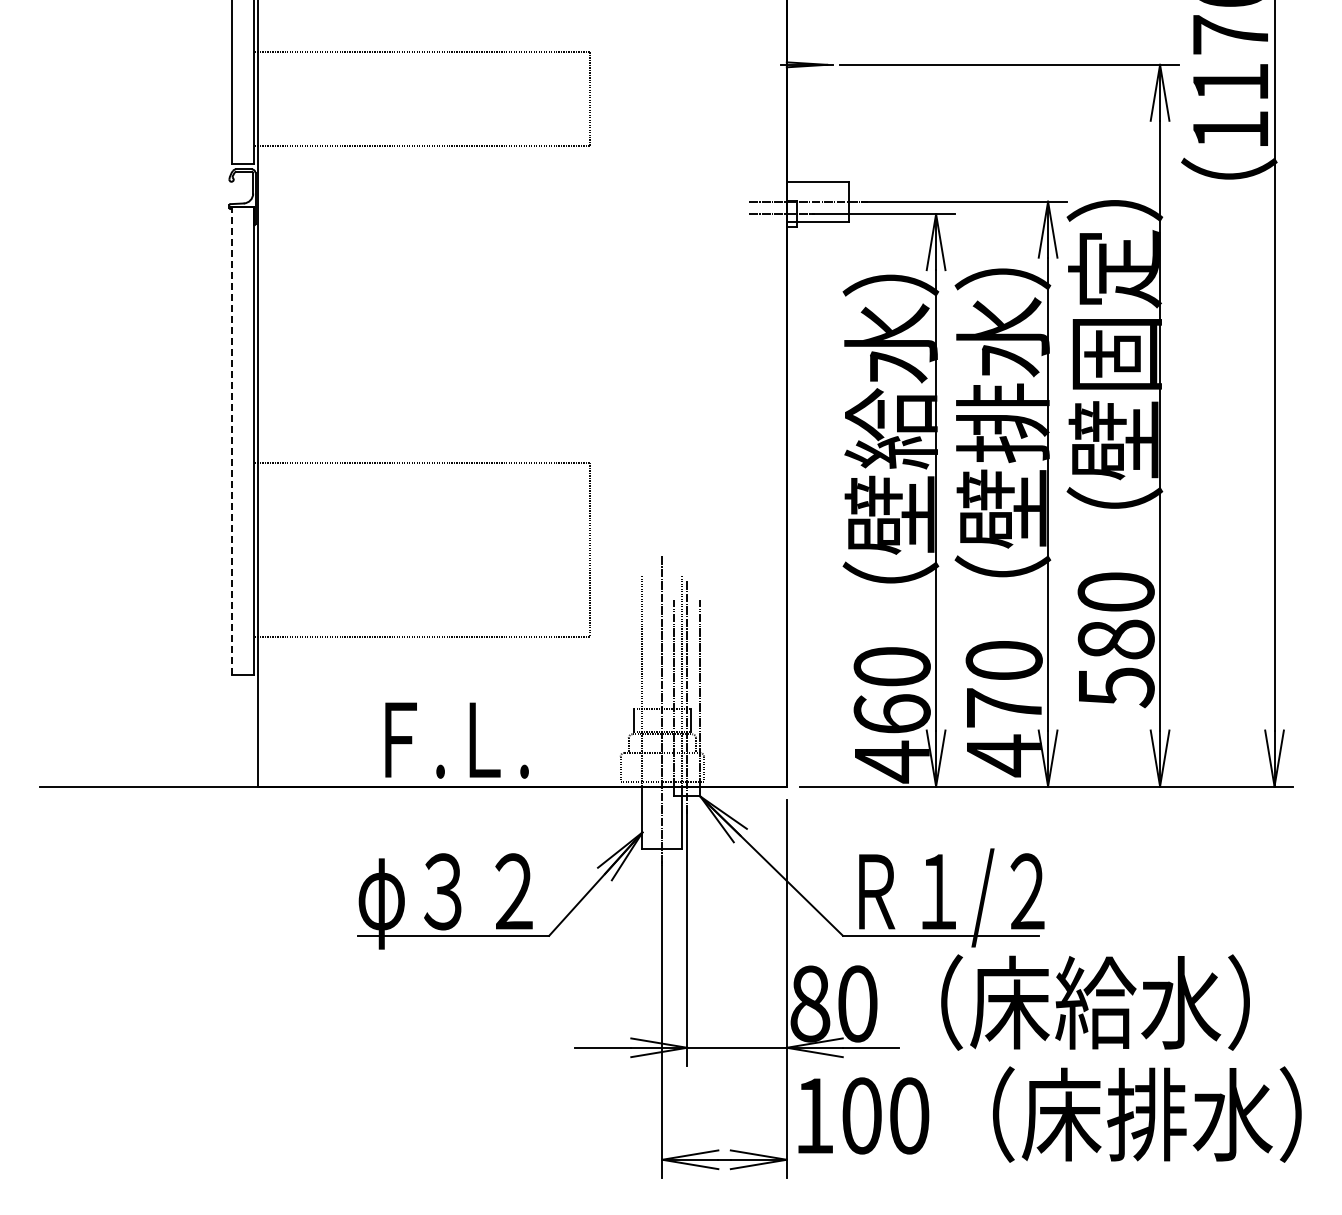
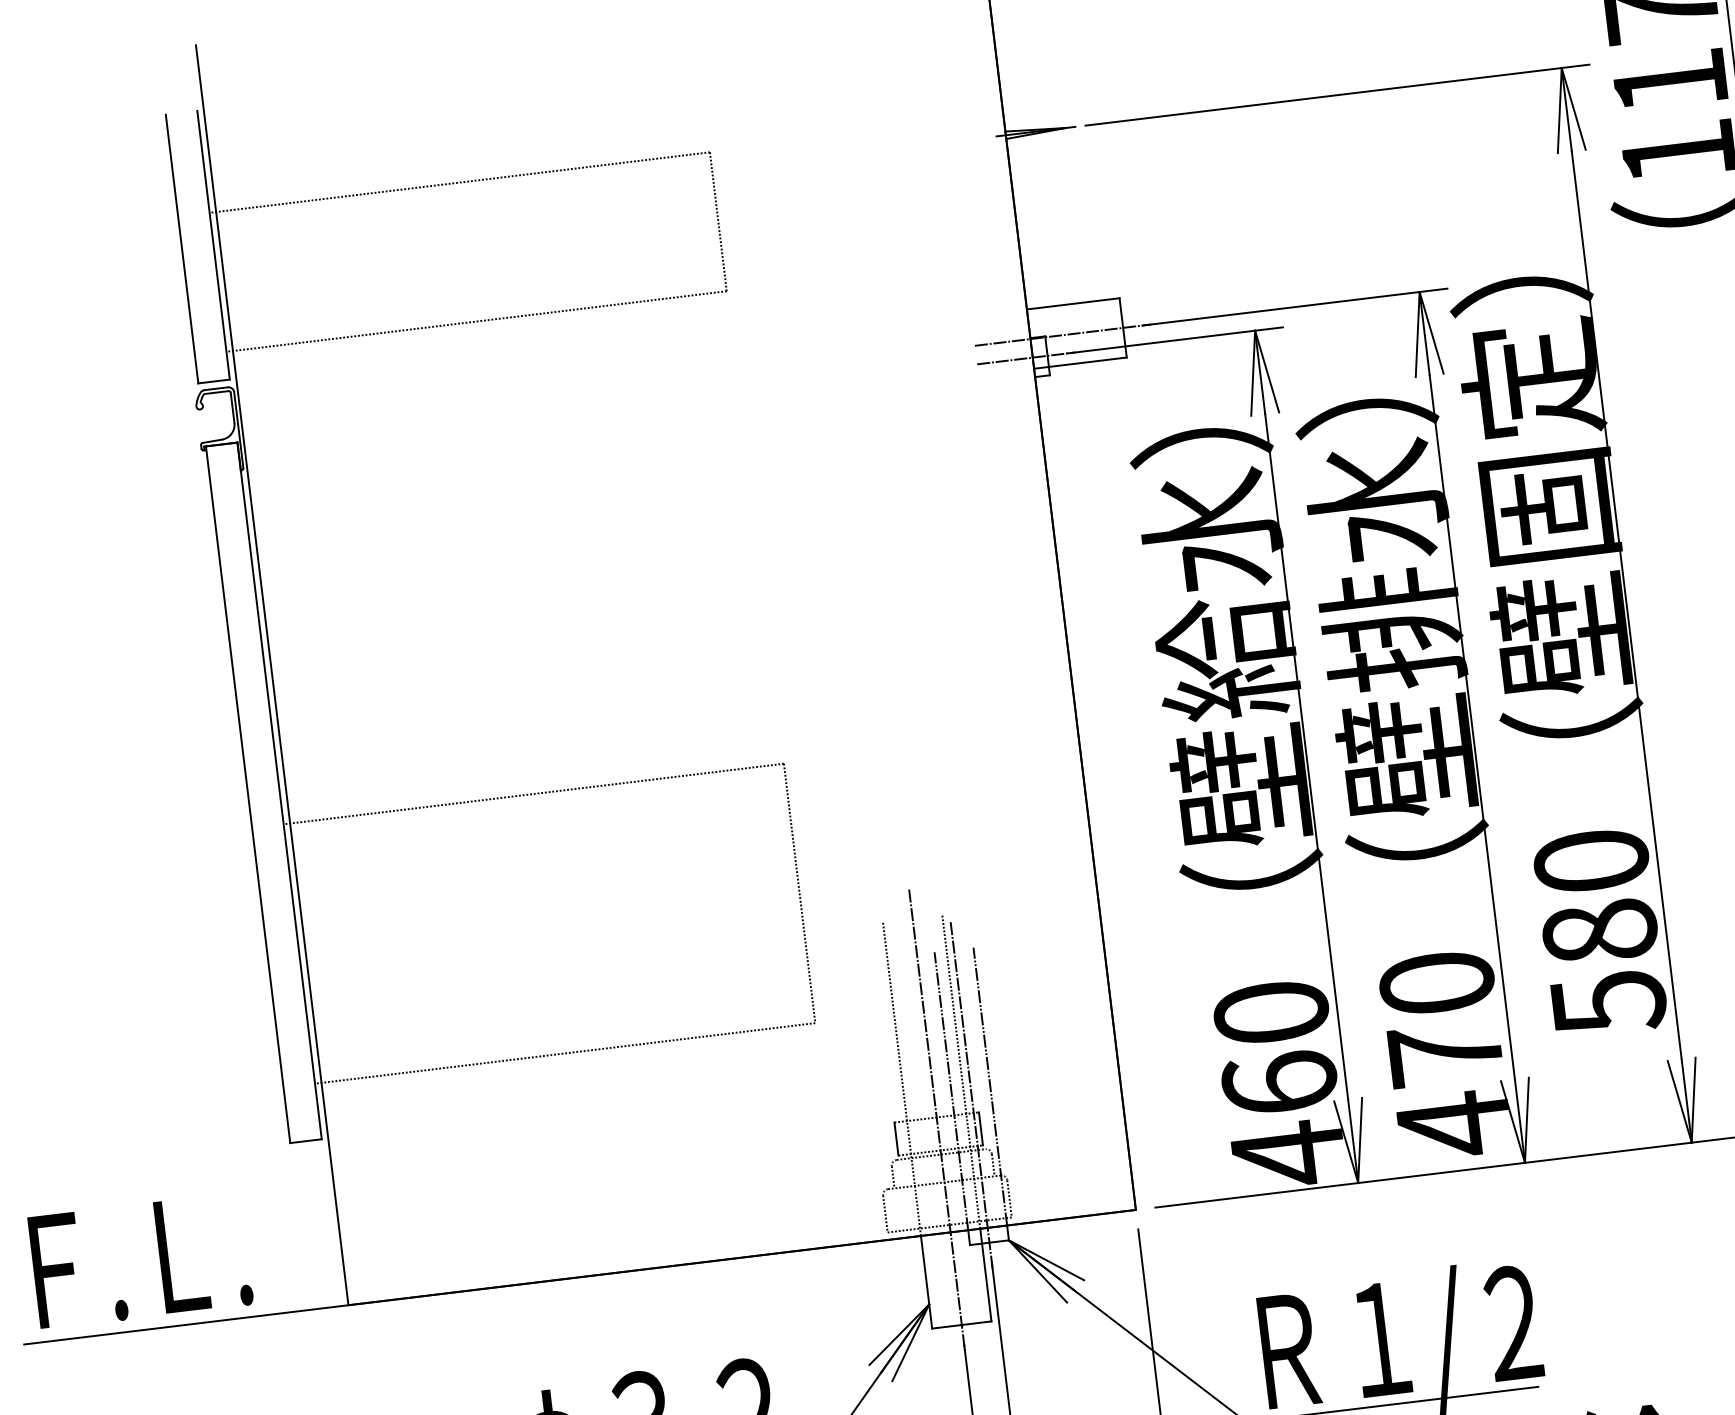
line: (232, 440) -> (248, 794), dashed -> solid
text: (456, 740) -> (139, 1260), moved

